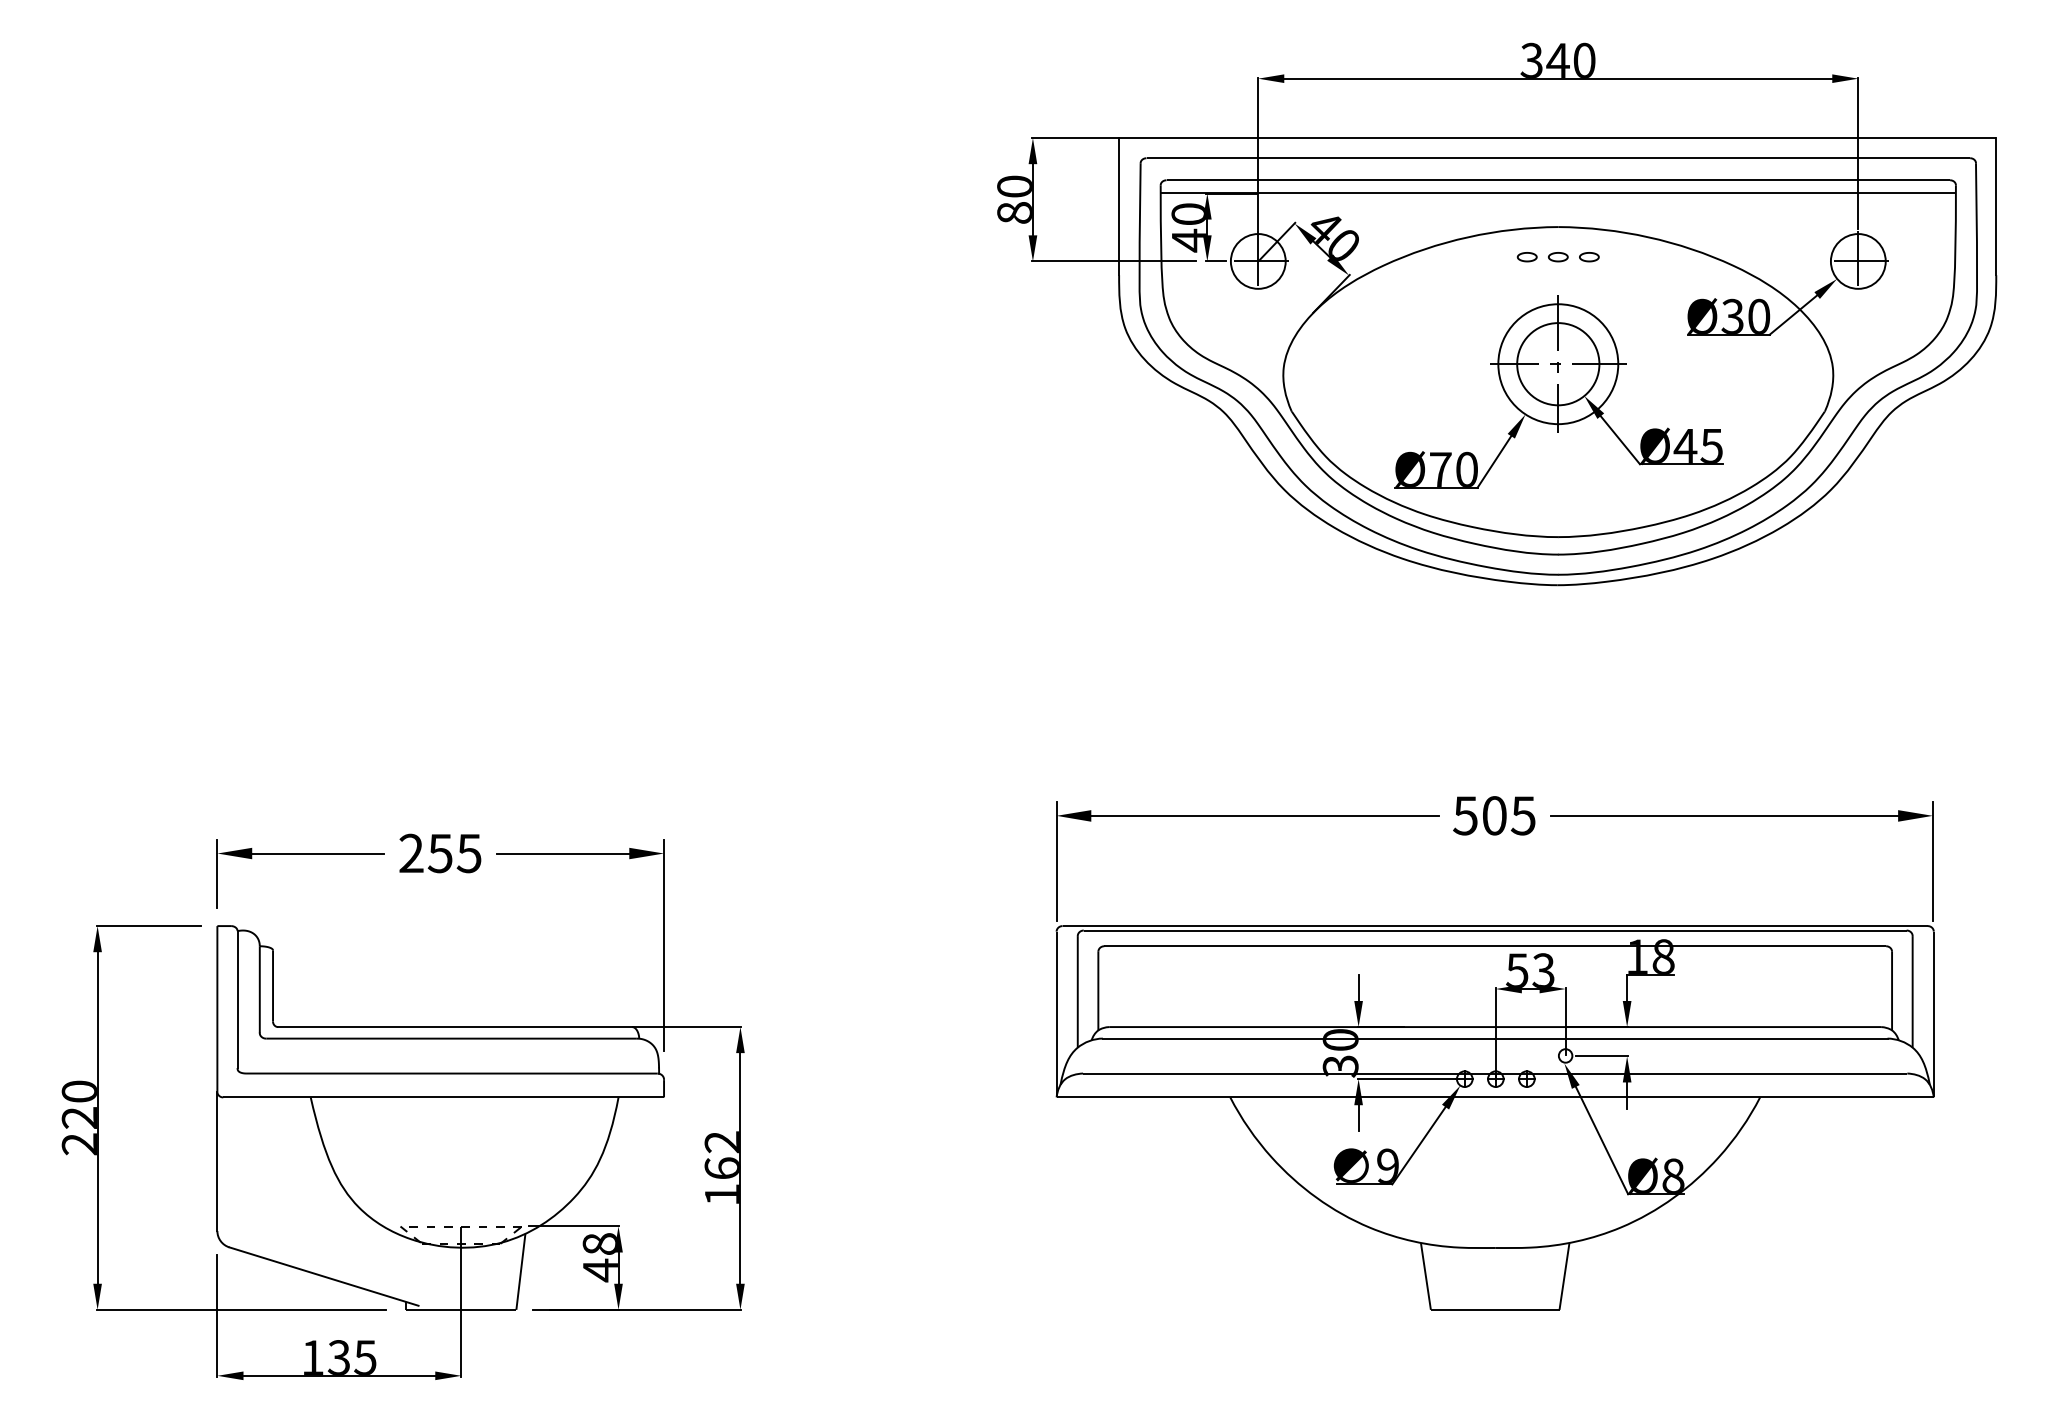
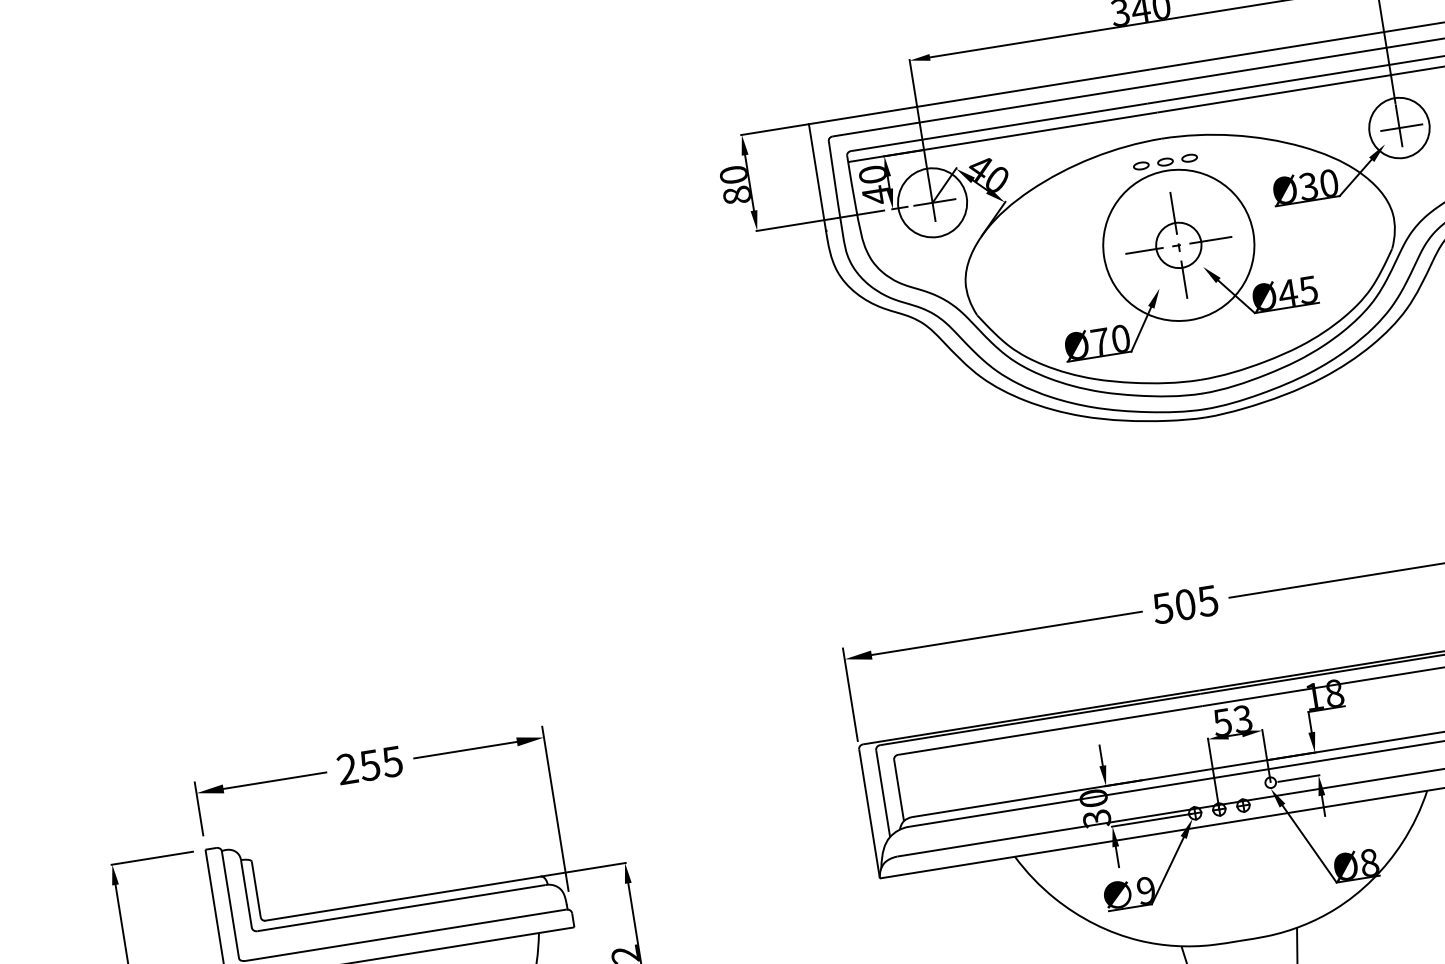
circle: (1257, 261) -> (931, 202), size x1.6
circle: (1857, 261) -> (1398, 128), size x1.4
circle: (1558, 364) -> (1179, 245), size x0.7
circle: (1558, 364) -> (1179, 245), size x1.6

